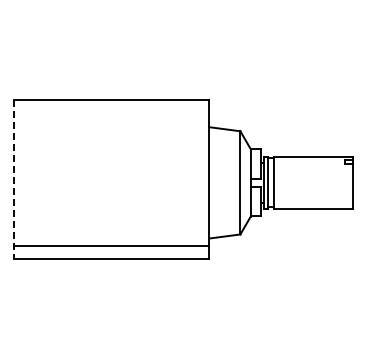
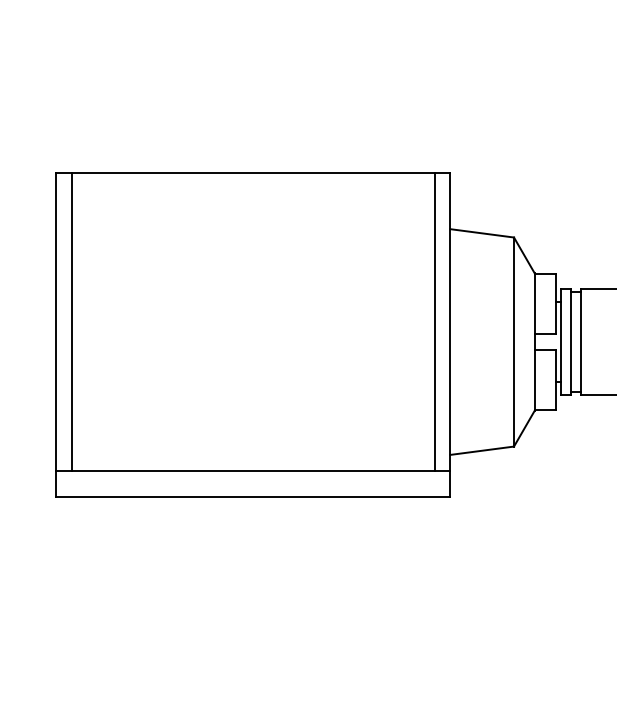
line: (22, 172) -> (72, 321), added
line: (201, 172) -> (435, 321), added
line: (14, 179) -> (56, 335), dashed -> solid

